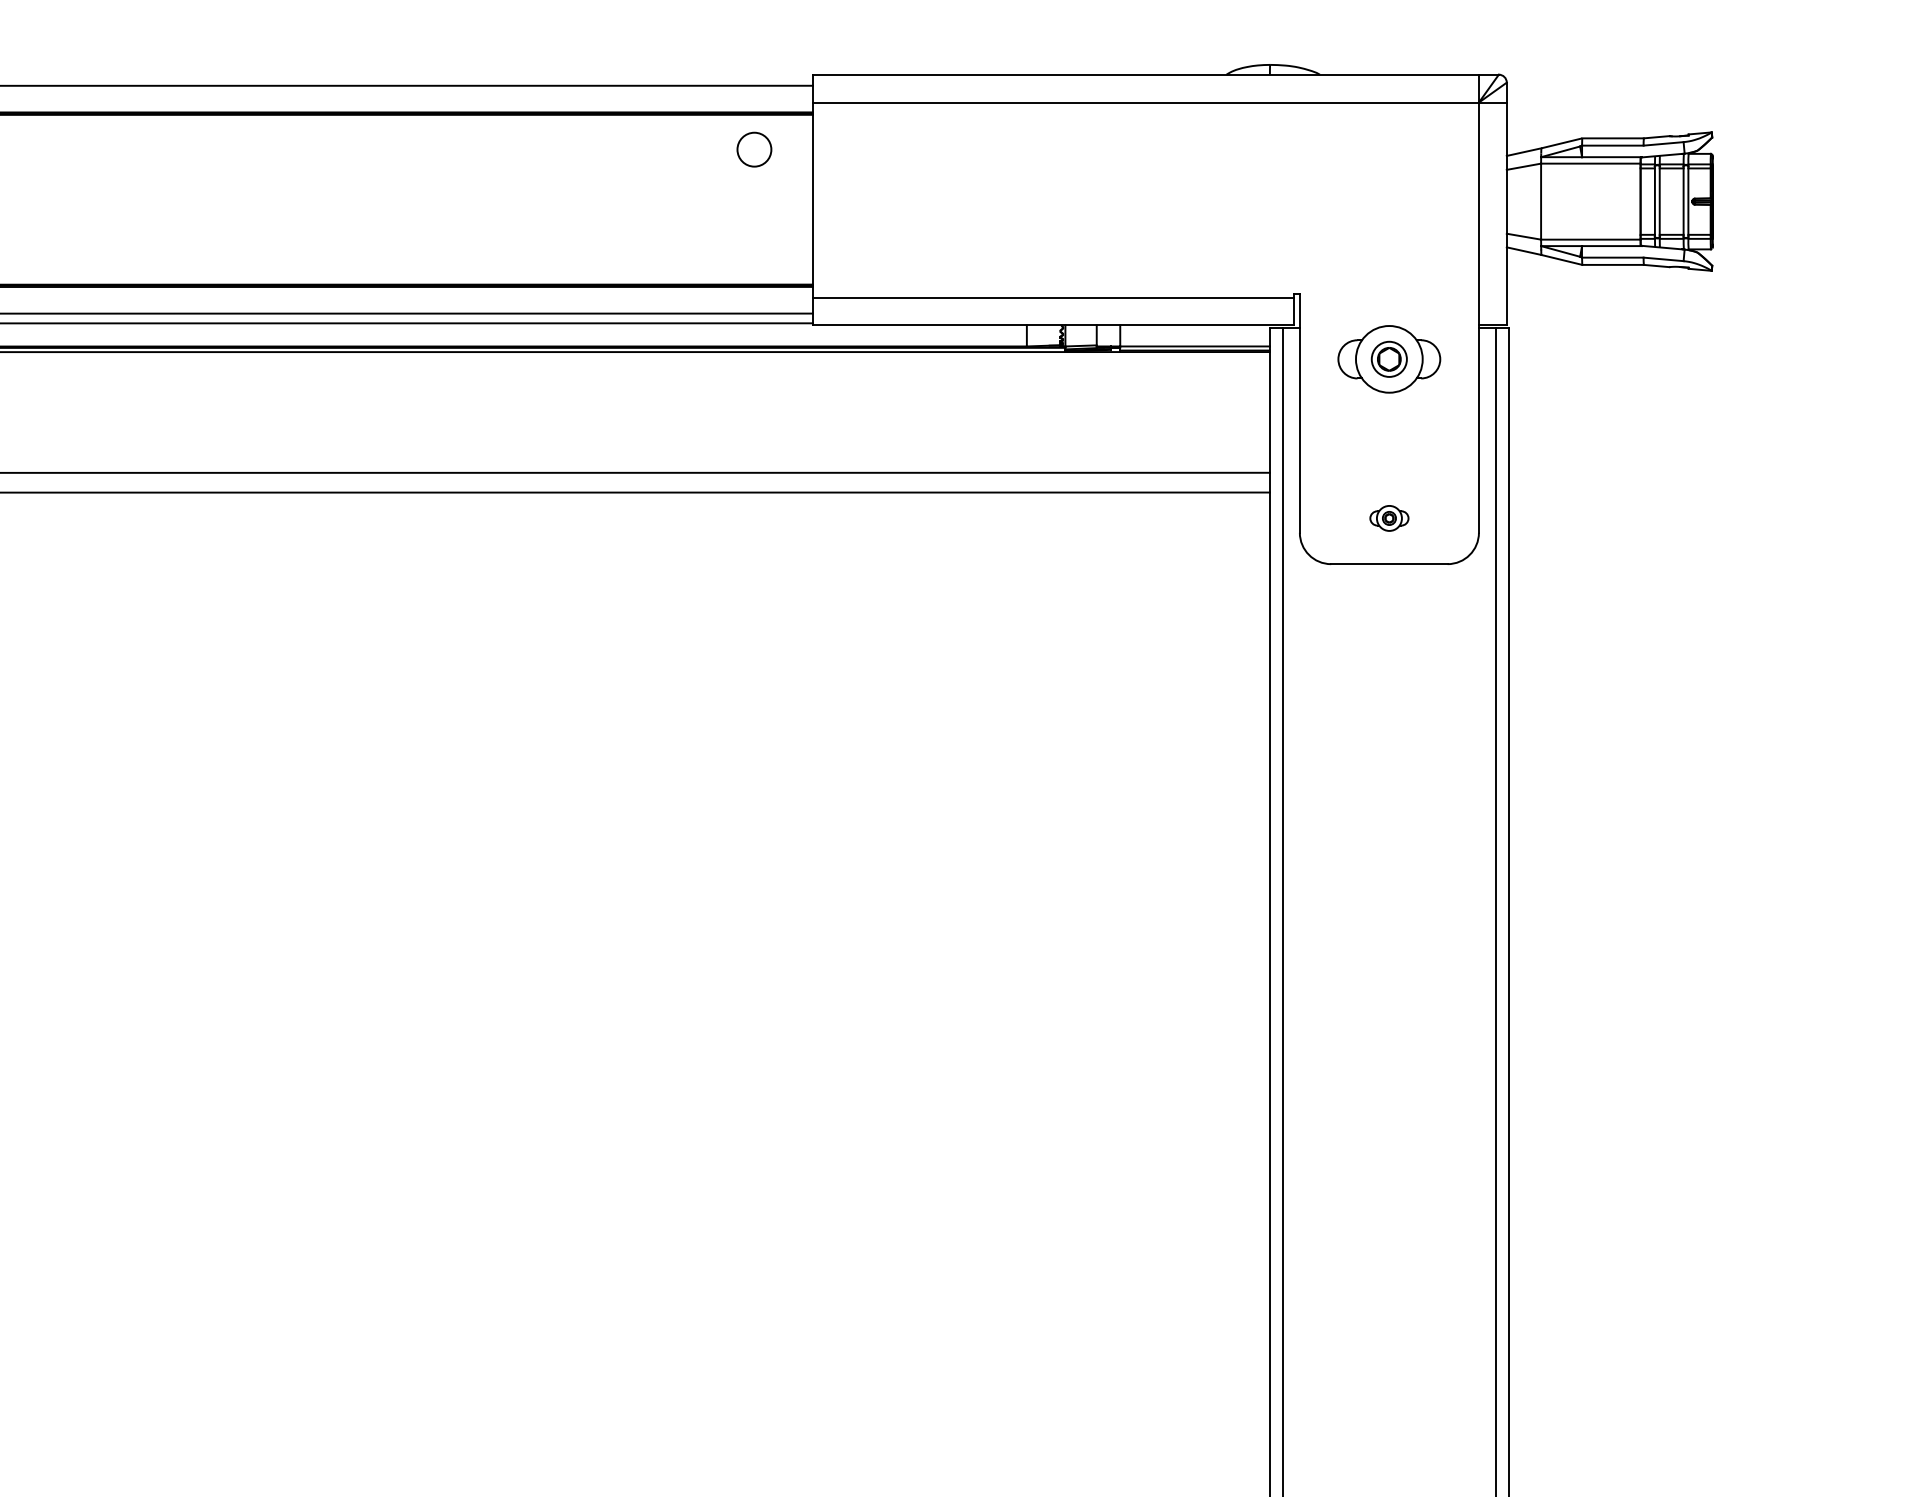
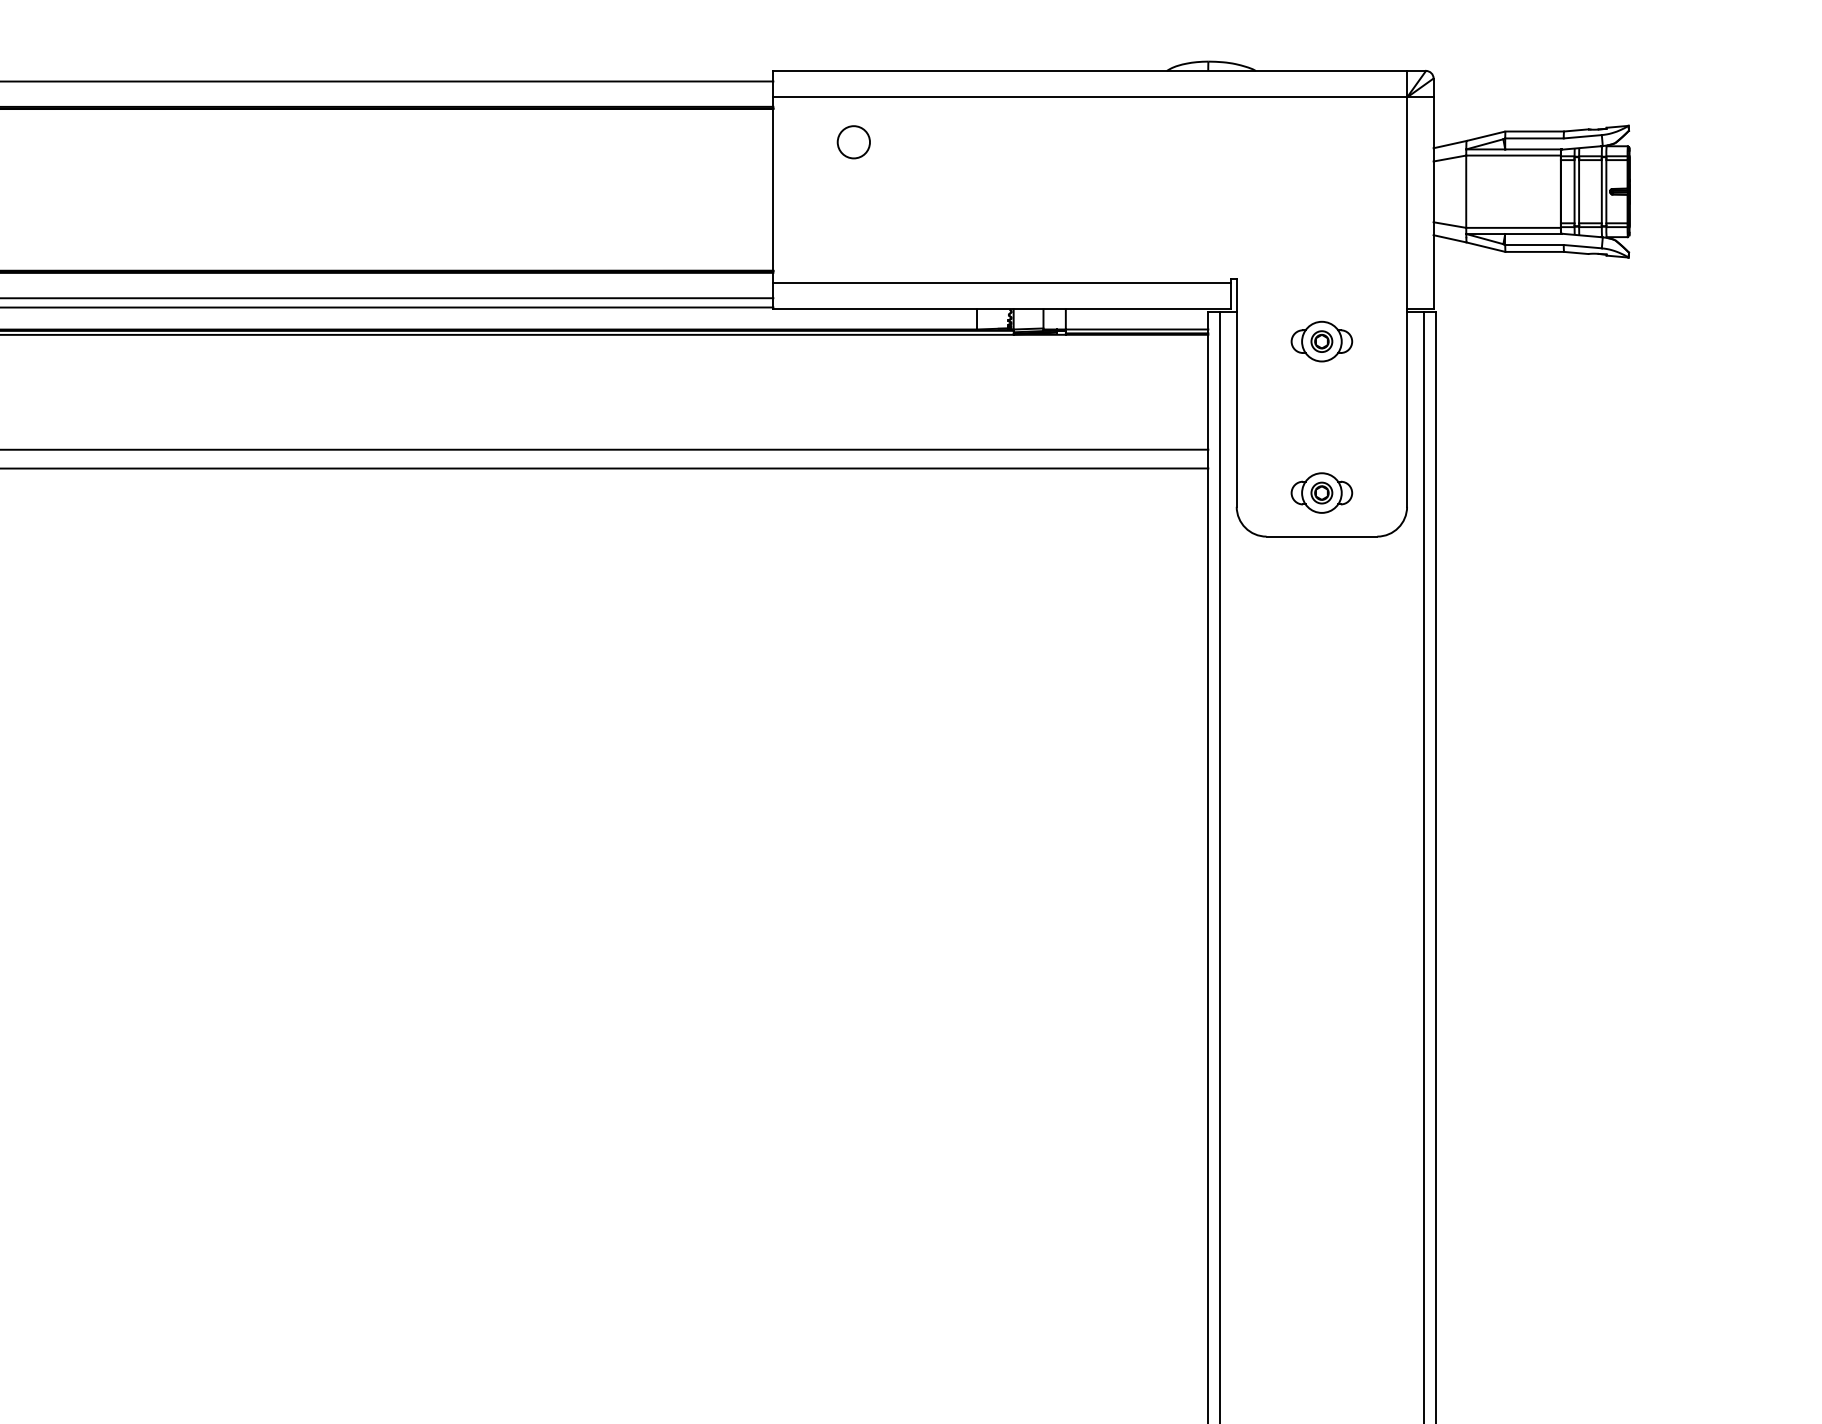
circle: (754, 149) -> (853, 142), moved
part: (1389, 358) -> (1322, 340), size x0.62
part: (1389, 518) -> (1322, 493), size x1.67

